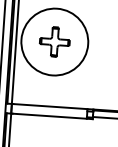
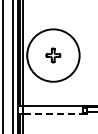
part: (53, 41) -> (52, 55), size x0.6
line: (53, 116) -> (56, 113), solid -> dashed

